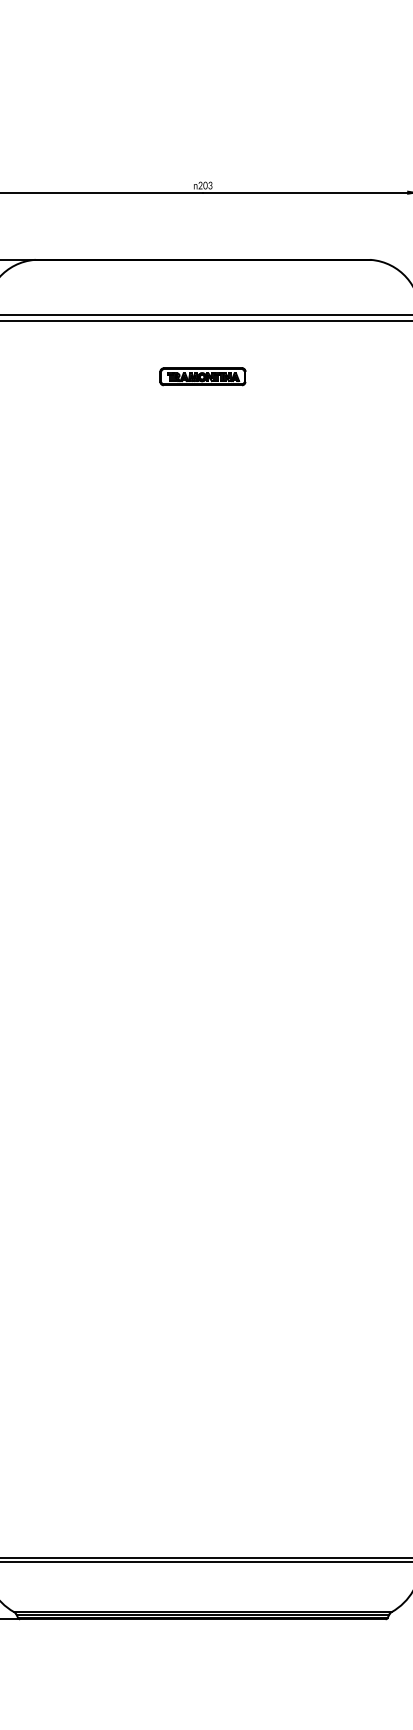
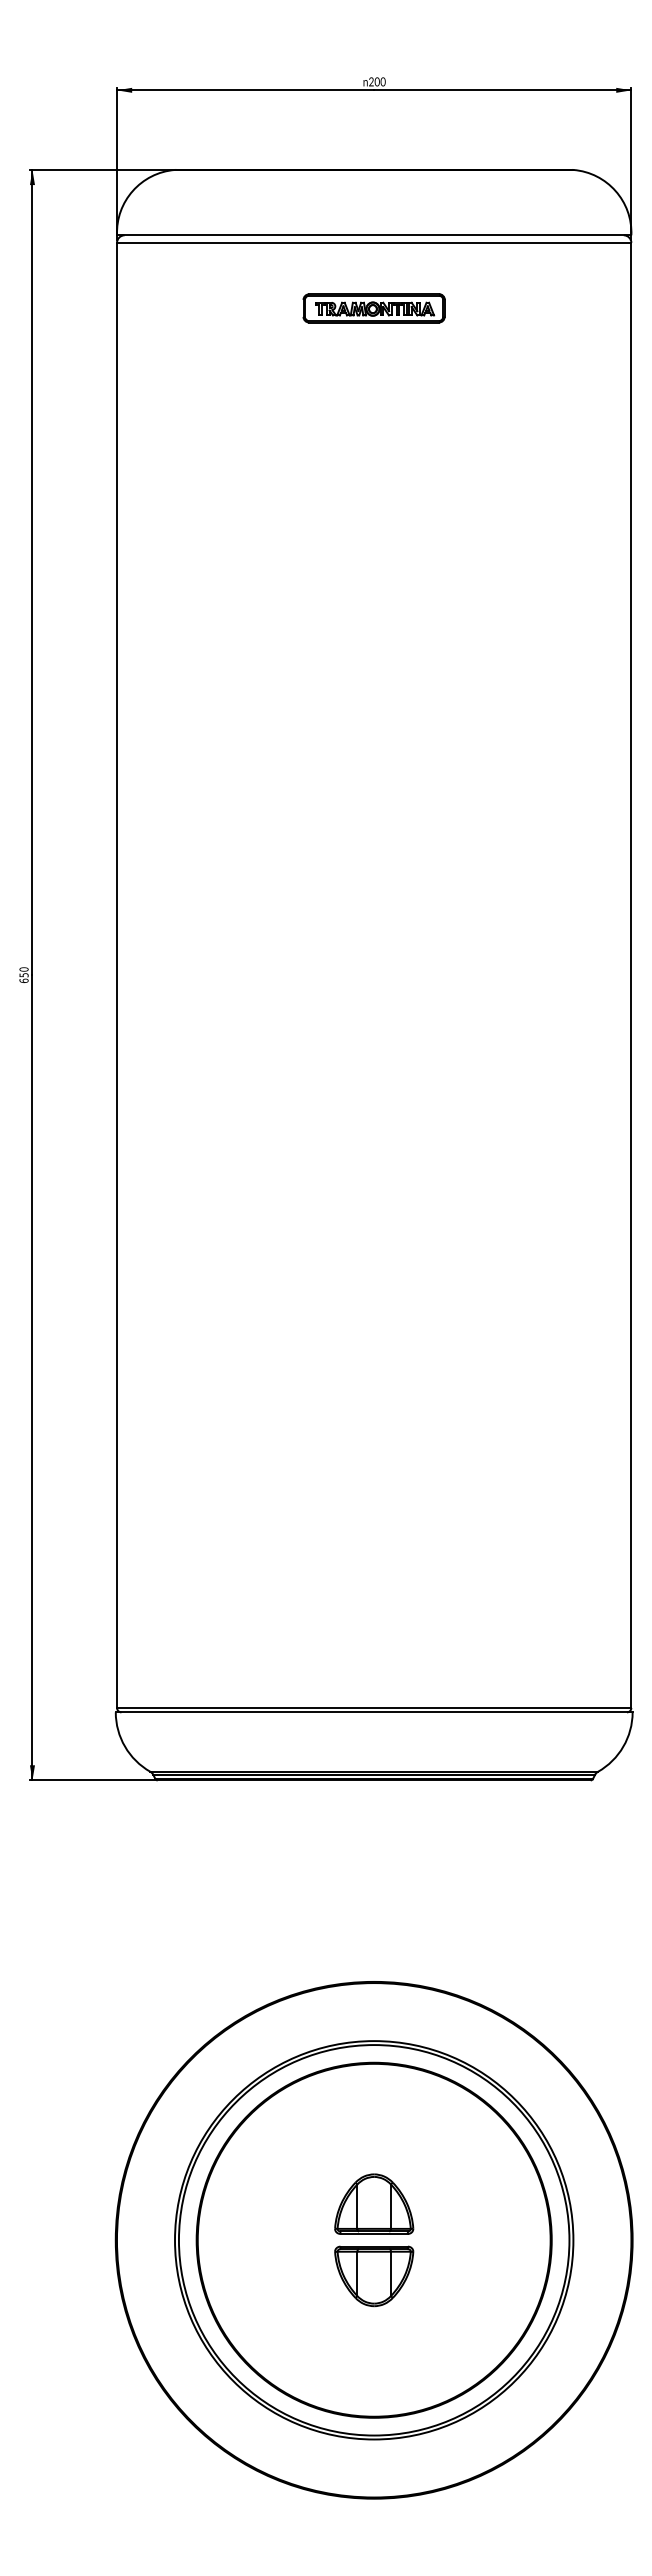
text: (209, 186) -> (382, 82), 203 -> 200
part: (203, 376) -> (374, 308), size x1.4

